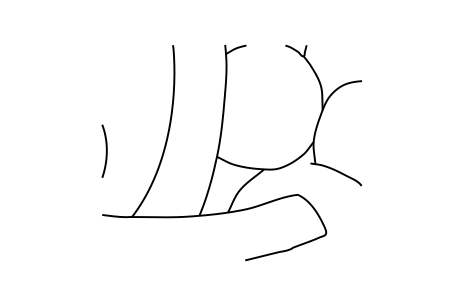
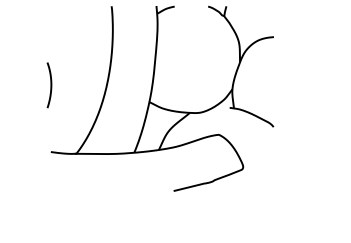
curve: (105, 149) -> (50, 83), moved

